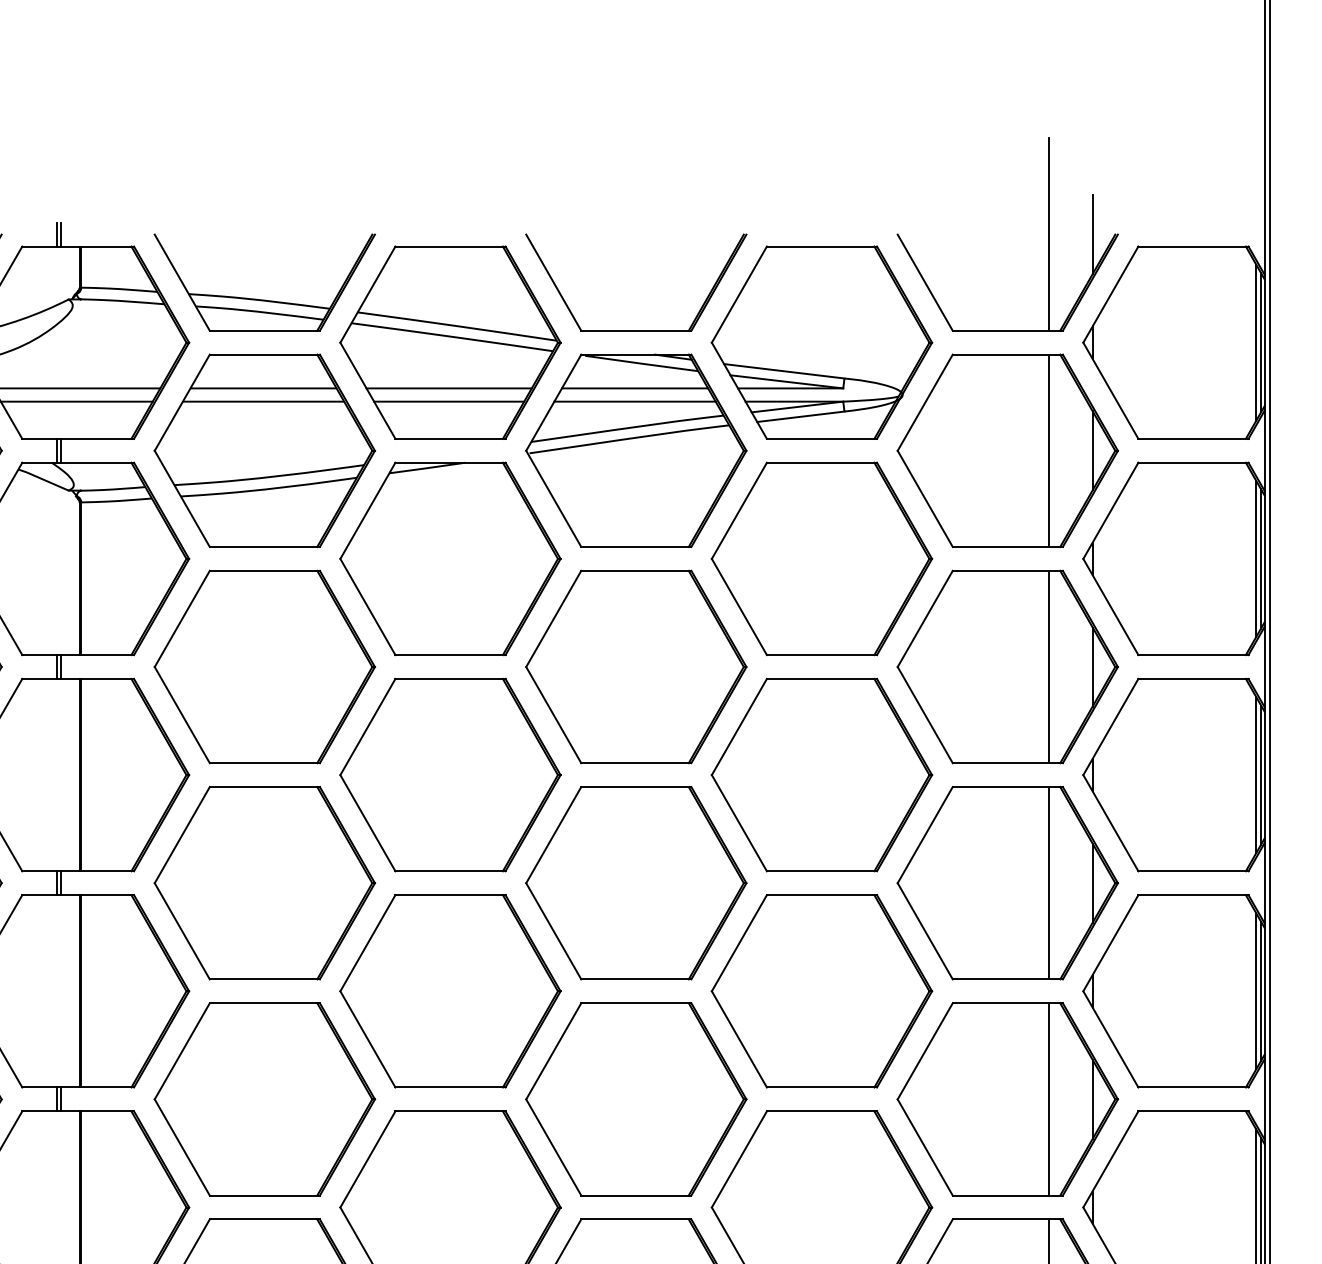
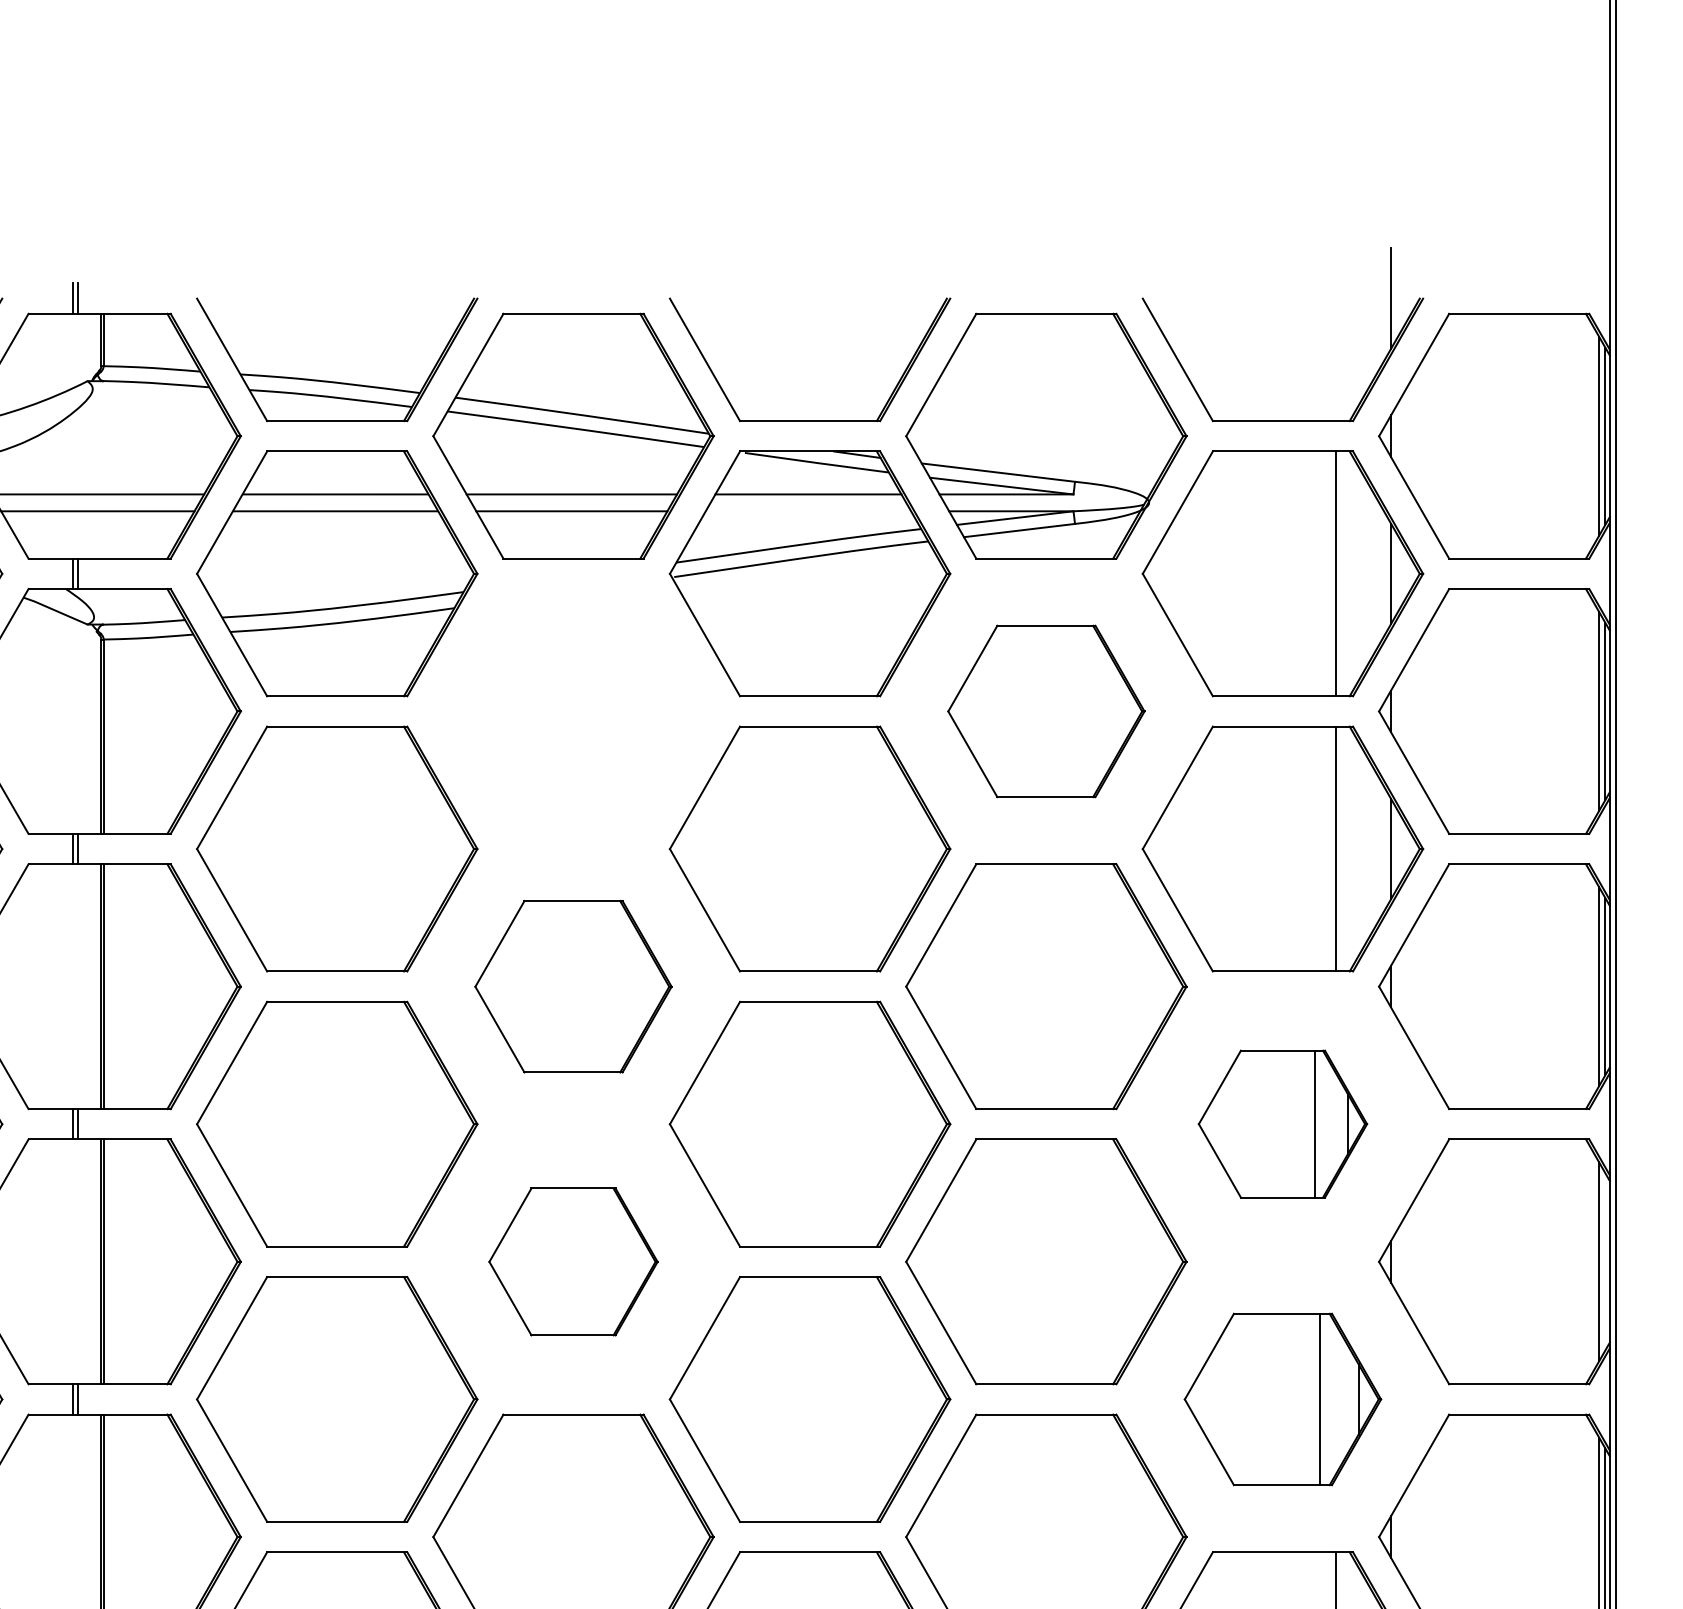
line: (1049, 234) -> (1335, 298), removed
line: (635, 401) -> (808, 511), removed
part: (450, 558) -> (573, 711), removed
part: (822, 558) -> (1046, 711), size x0.7
part: (450, 774) -> (573, 986), size x0.7
part: (1007, 882) -> (1282, 1123), size x0.6
part: (450, 991) -> (573, 1261), size x0.6
line: (1261, 991) -> (1605, 1261), removed
part: (1007, 1099) -> (1282, 1399), size x0.7

